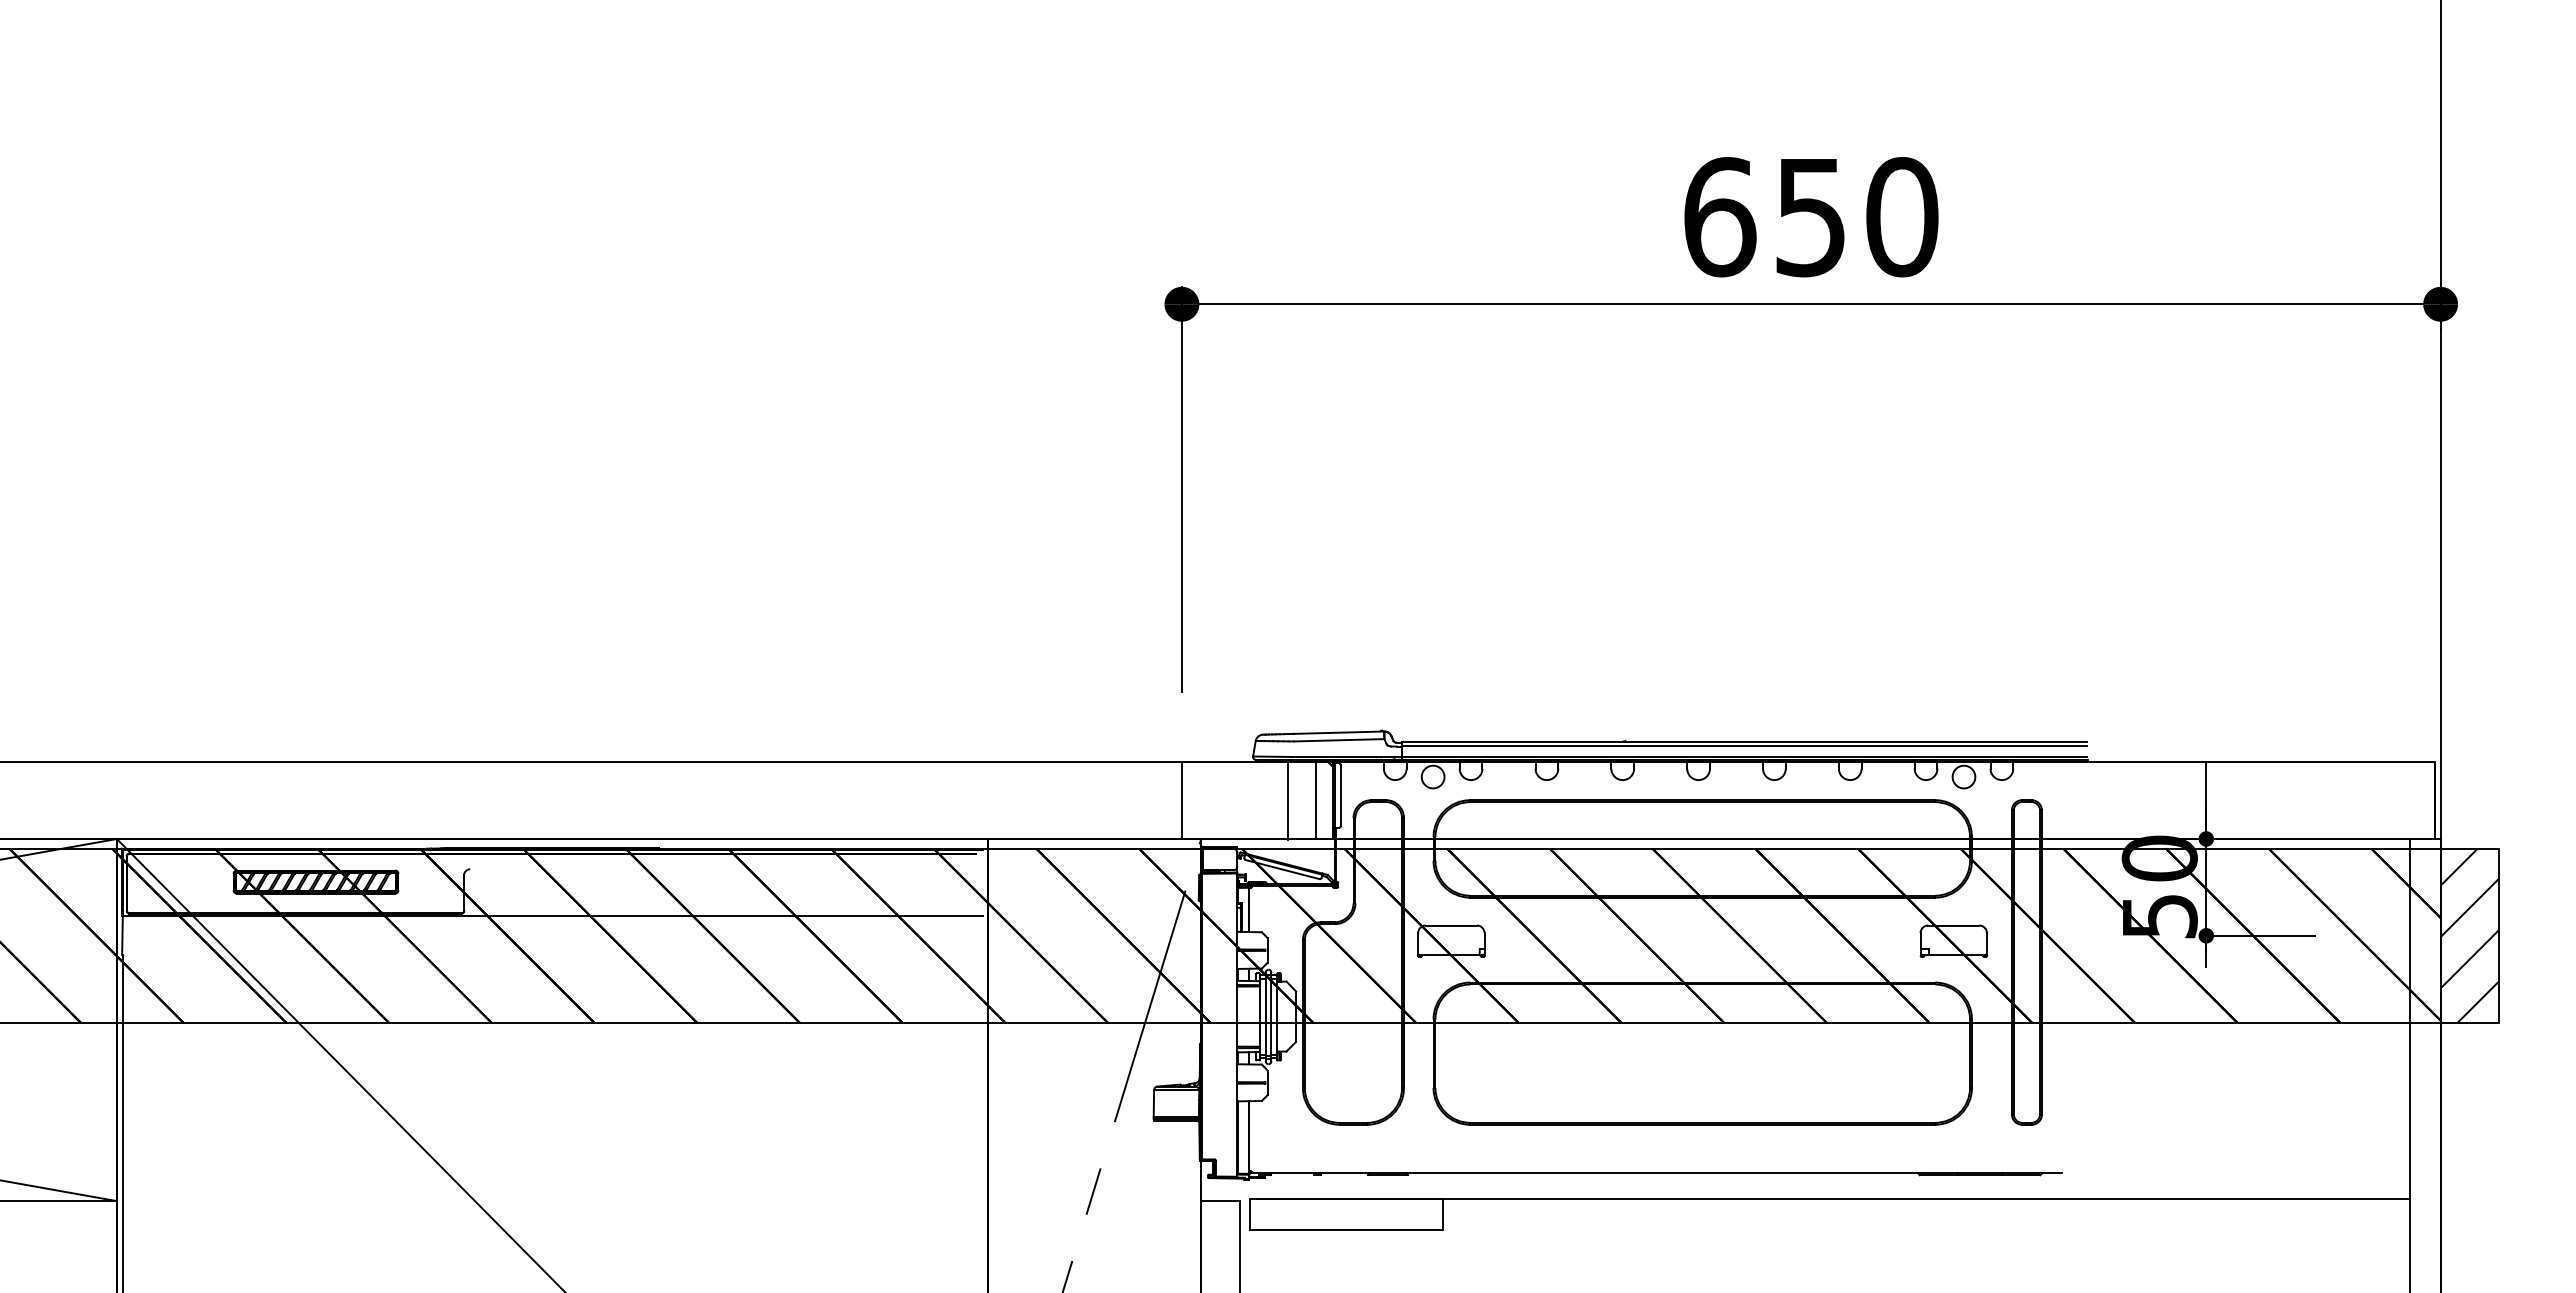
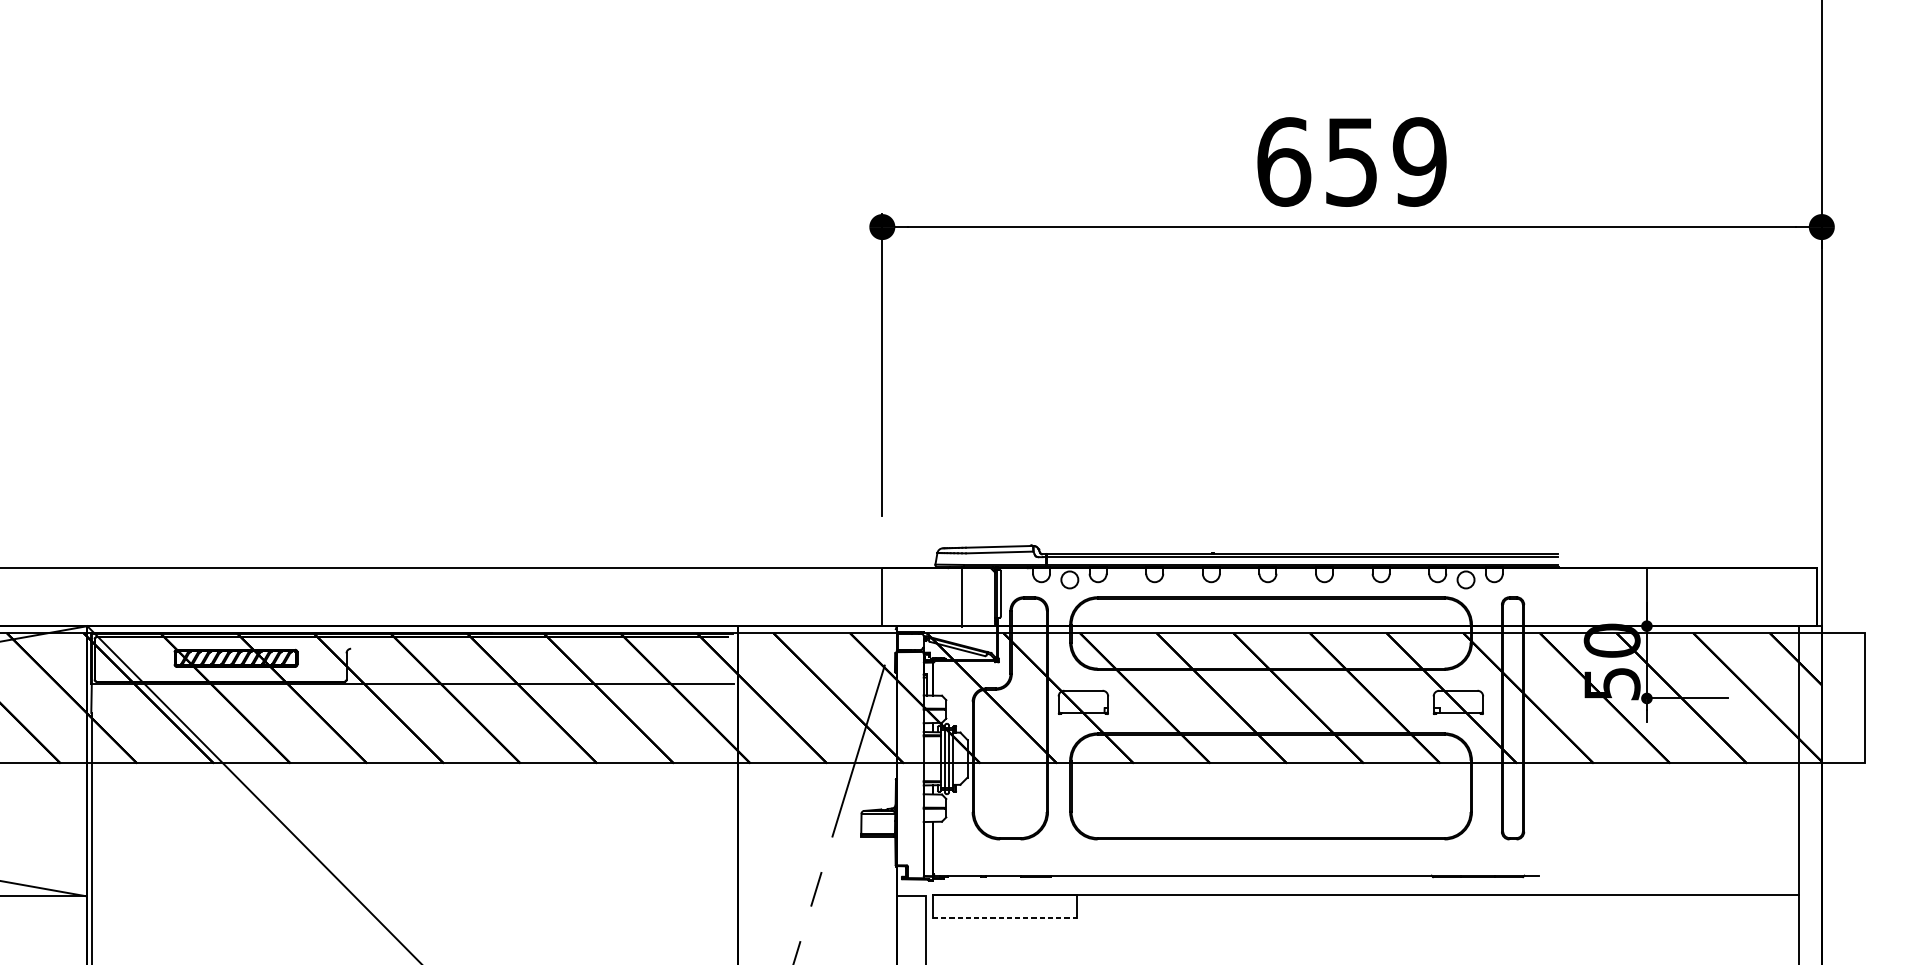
text: (1902, 217) -> (1420, 162), 650 -> 659
line: (1315, 800) -> (982, 597), removed
hatch: (2469, 935) -> (1843, 698), removed
line: (1346, 1230) -> (1005, 918), solid -> dashed

